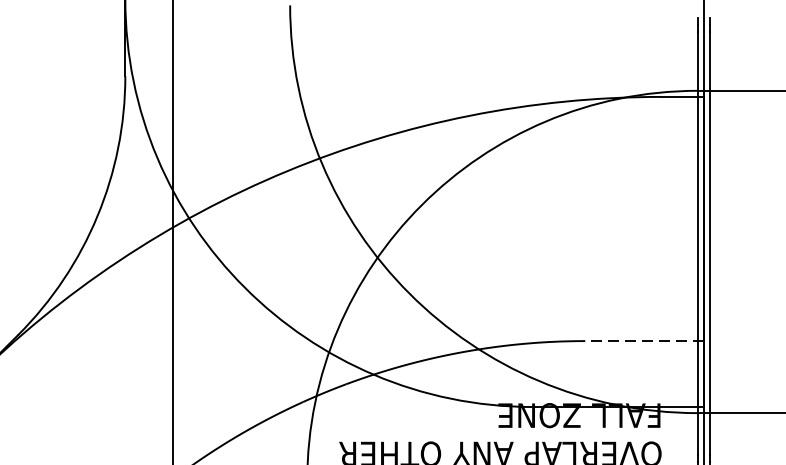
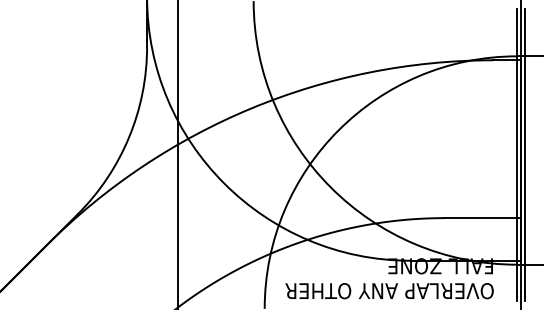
line: (644, 341) -> (482, 218), dashed -> solid

